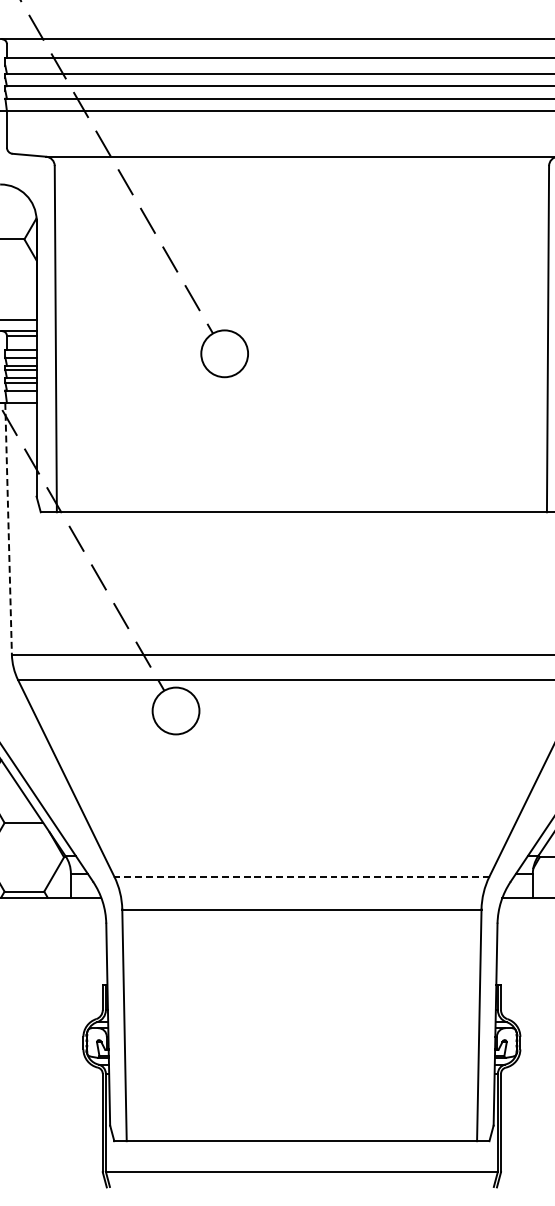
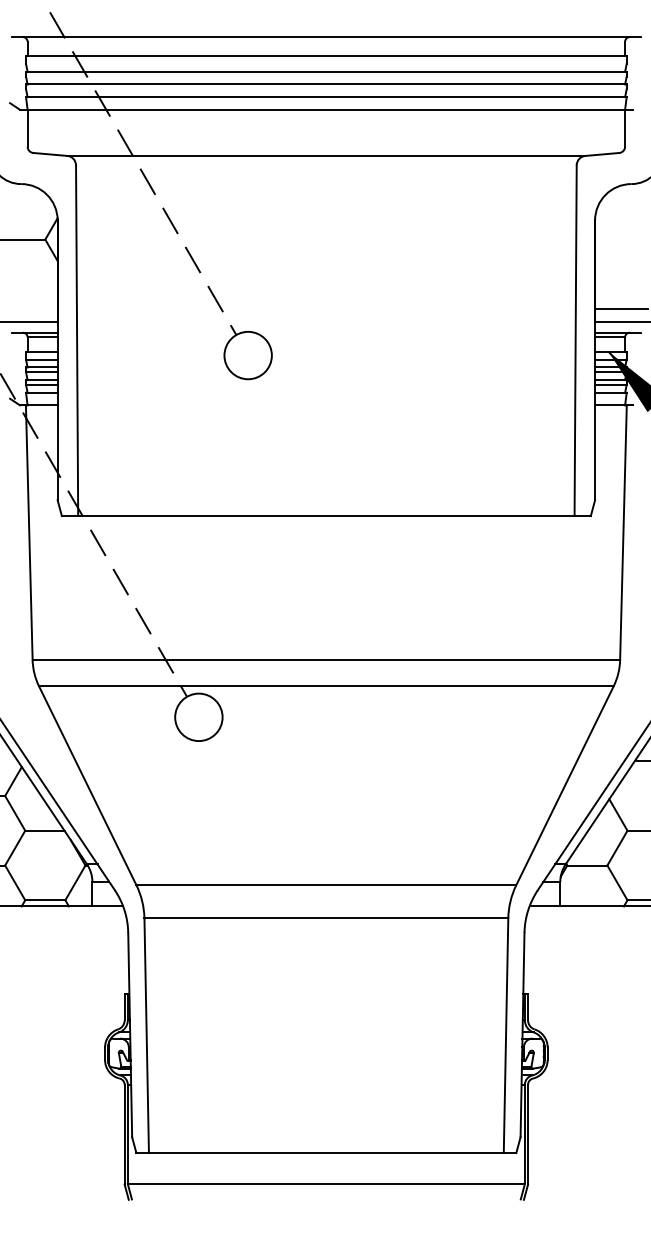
line: (8, 529) -> (29, 533), dashed -> solid
line: (302, 877) -> (326, 885), dashed -> solid

